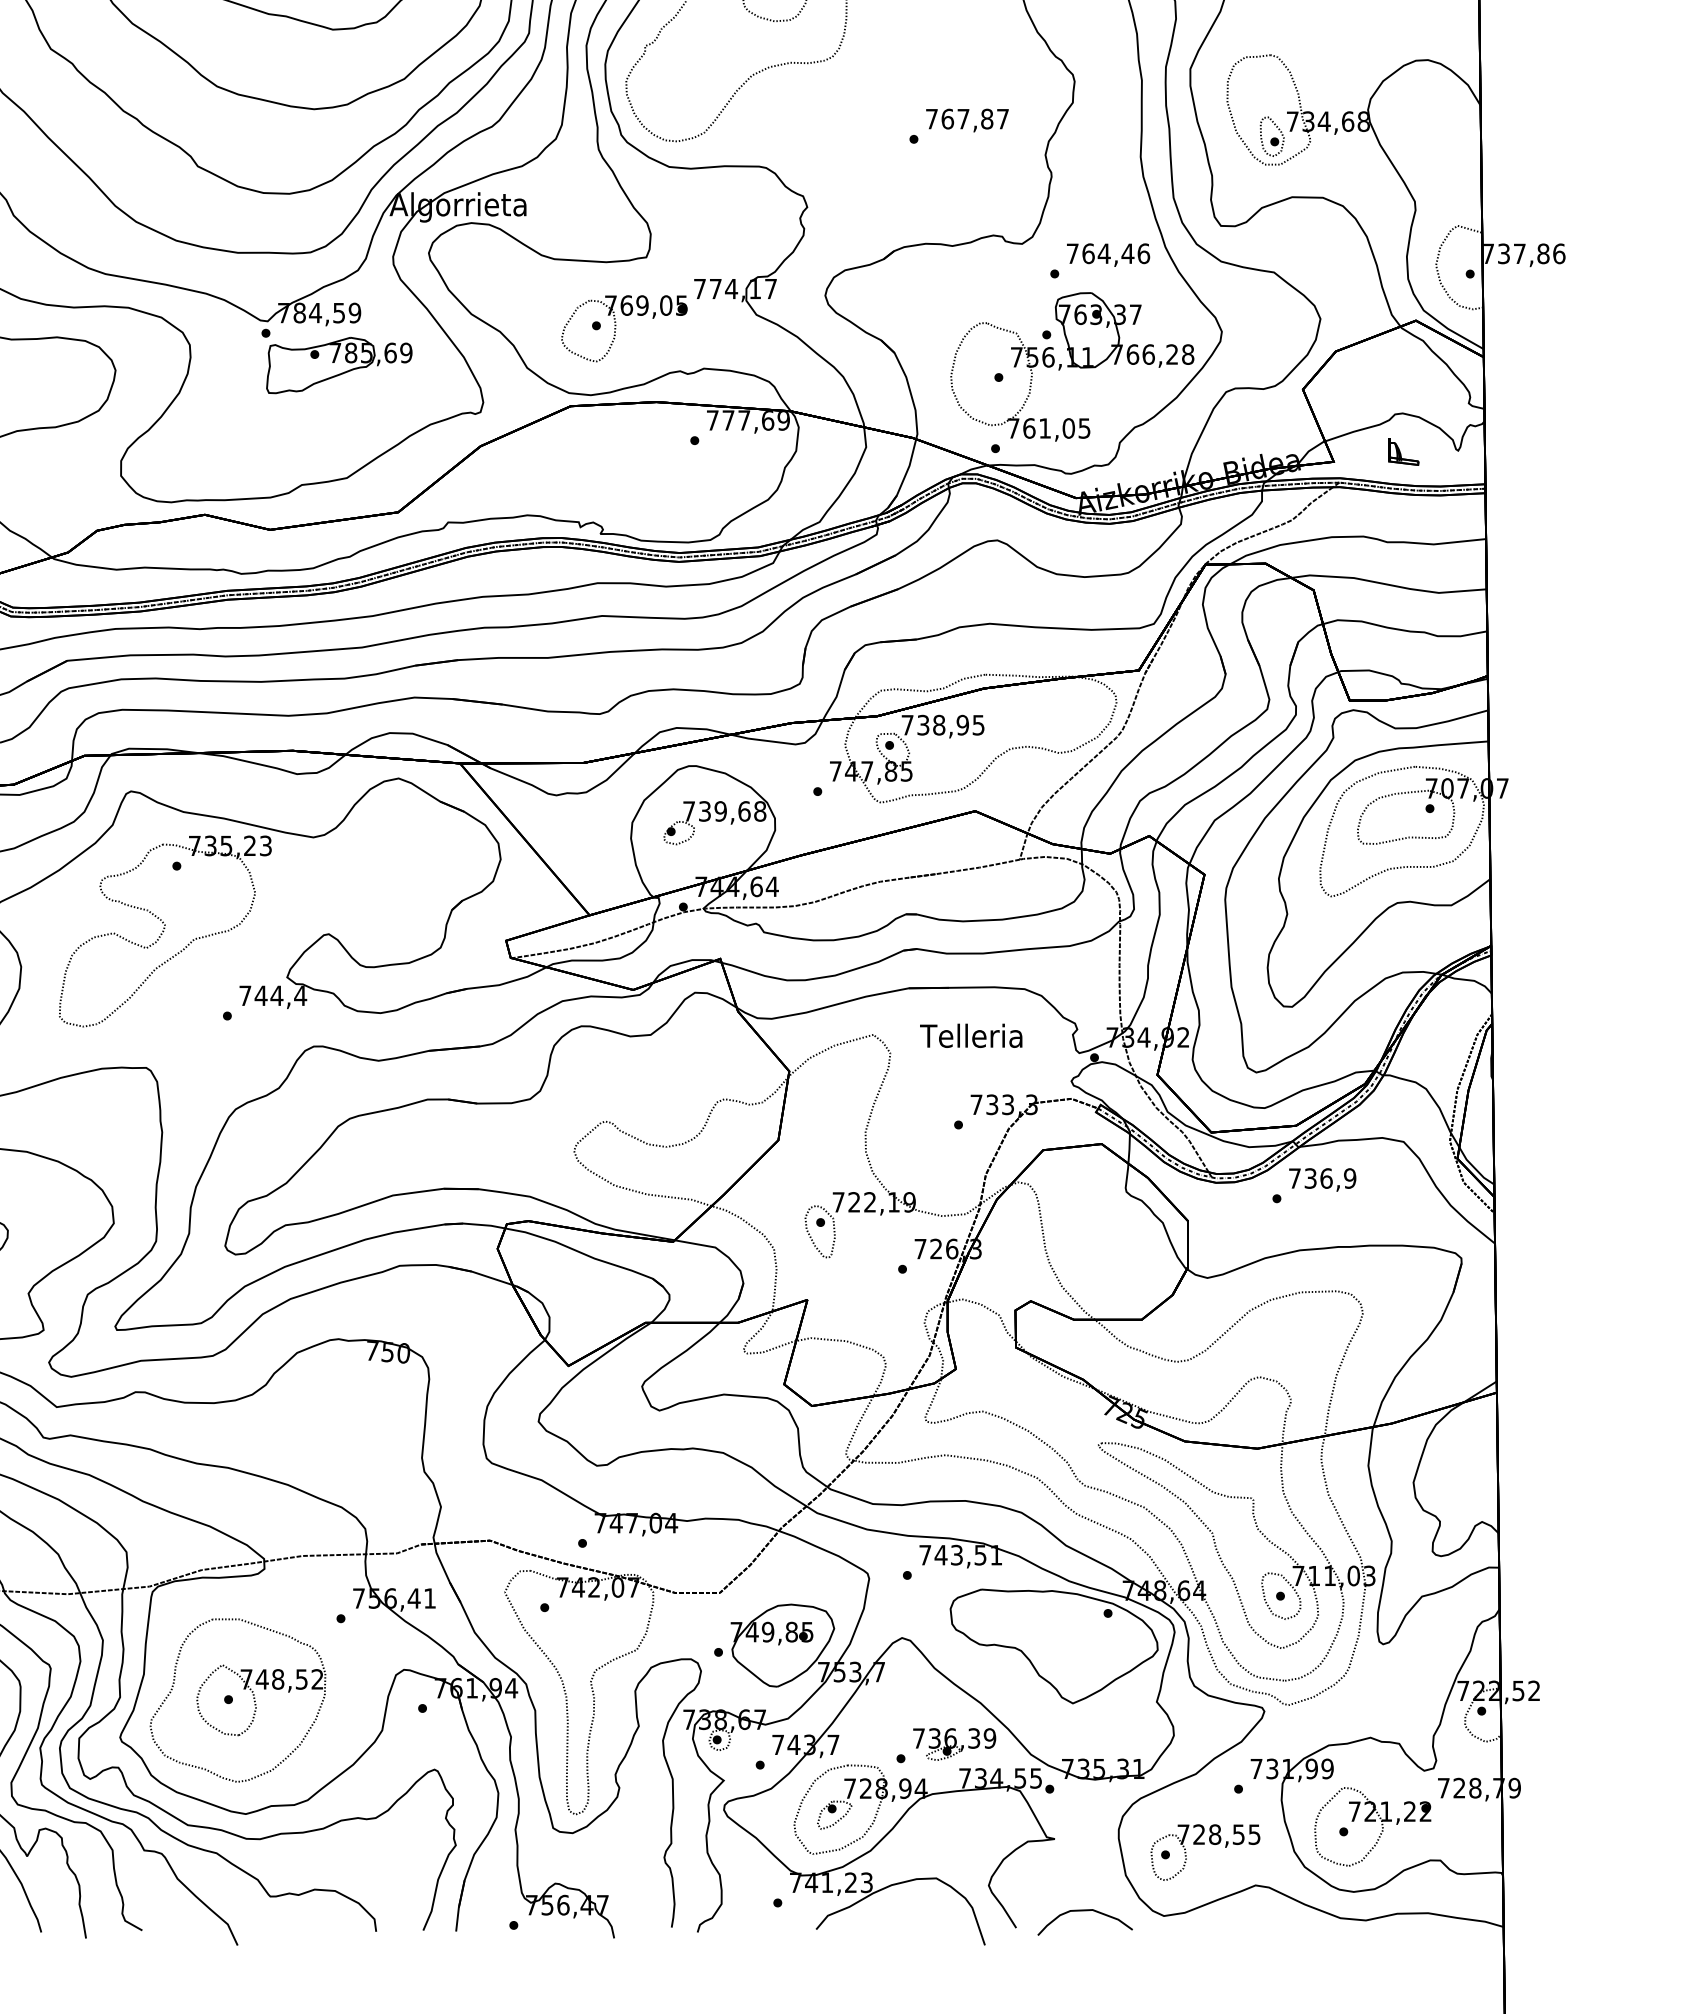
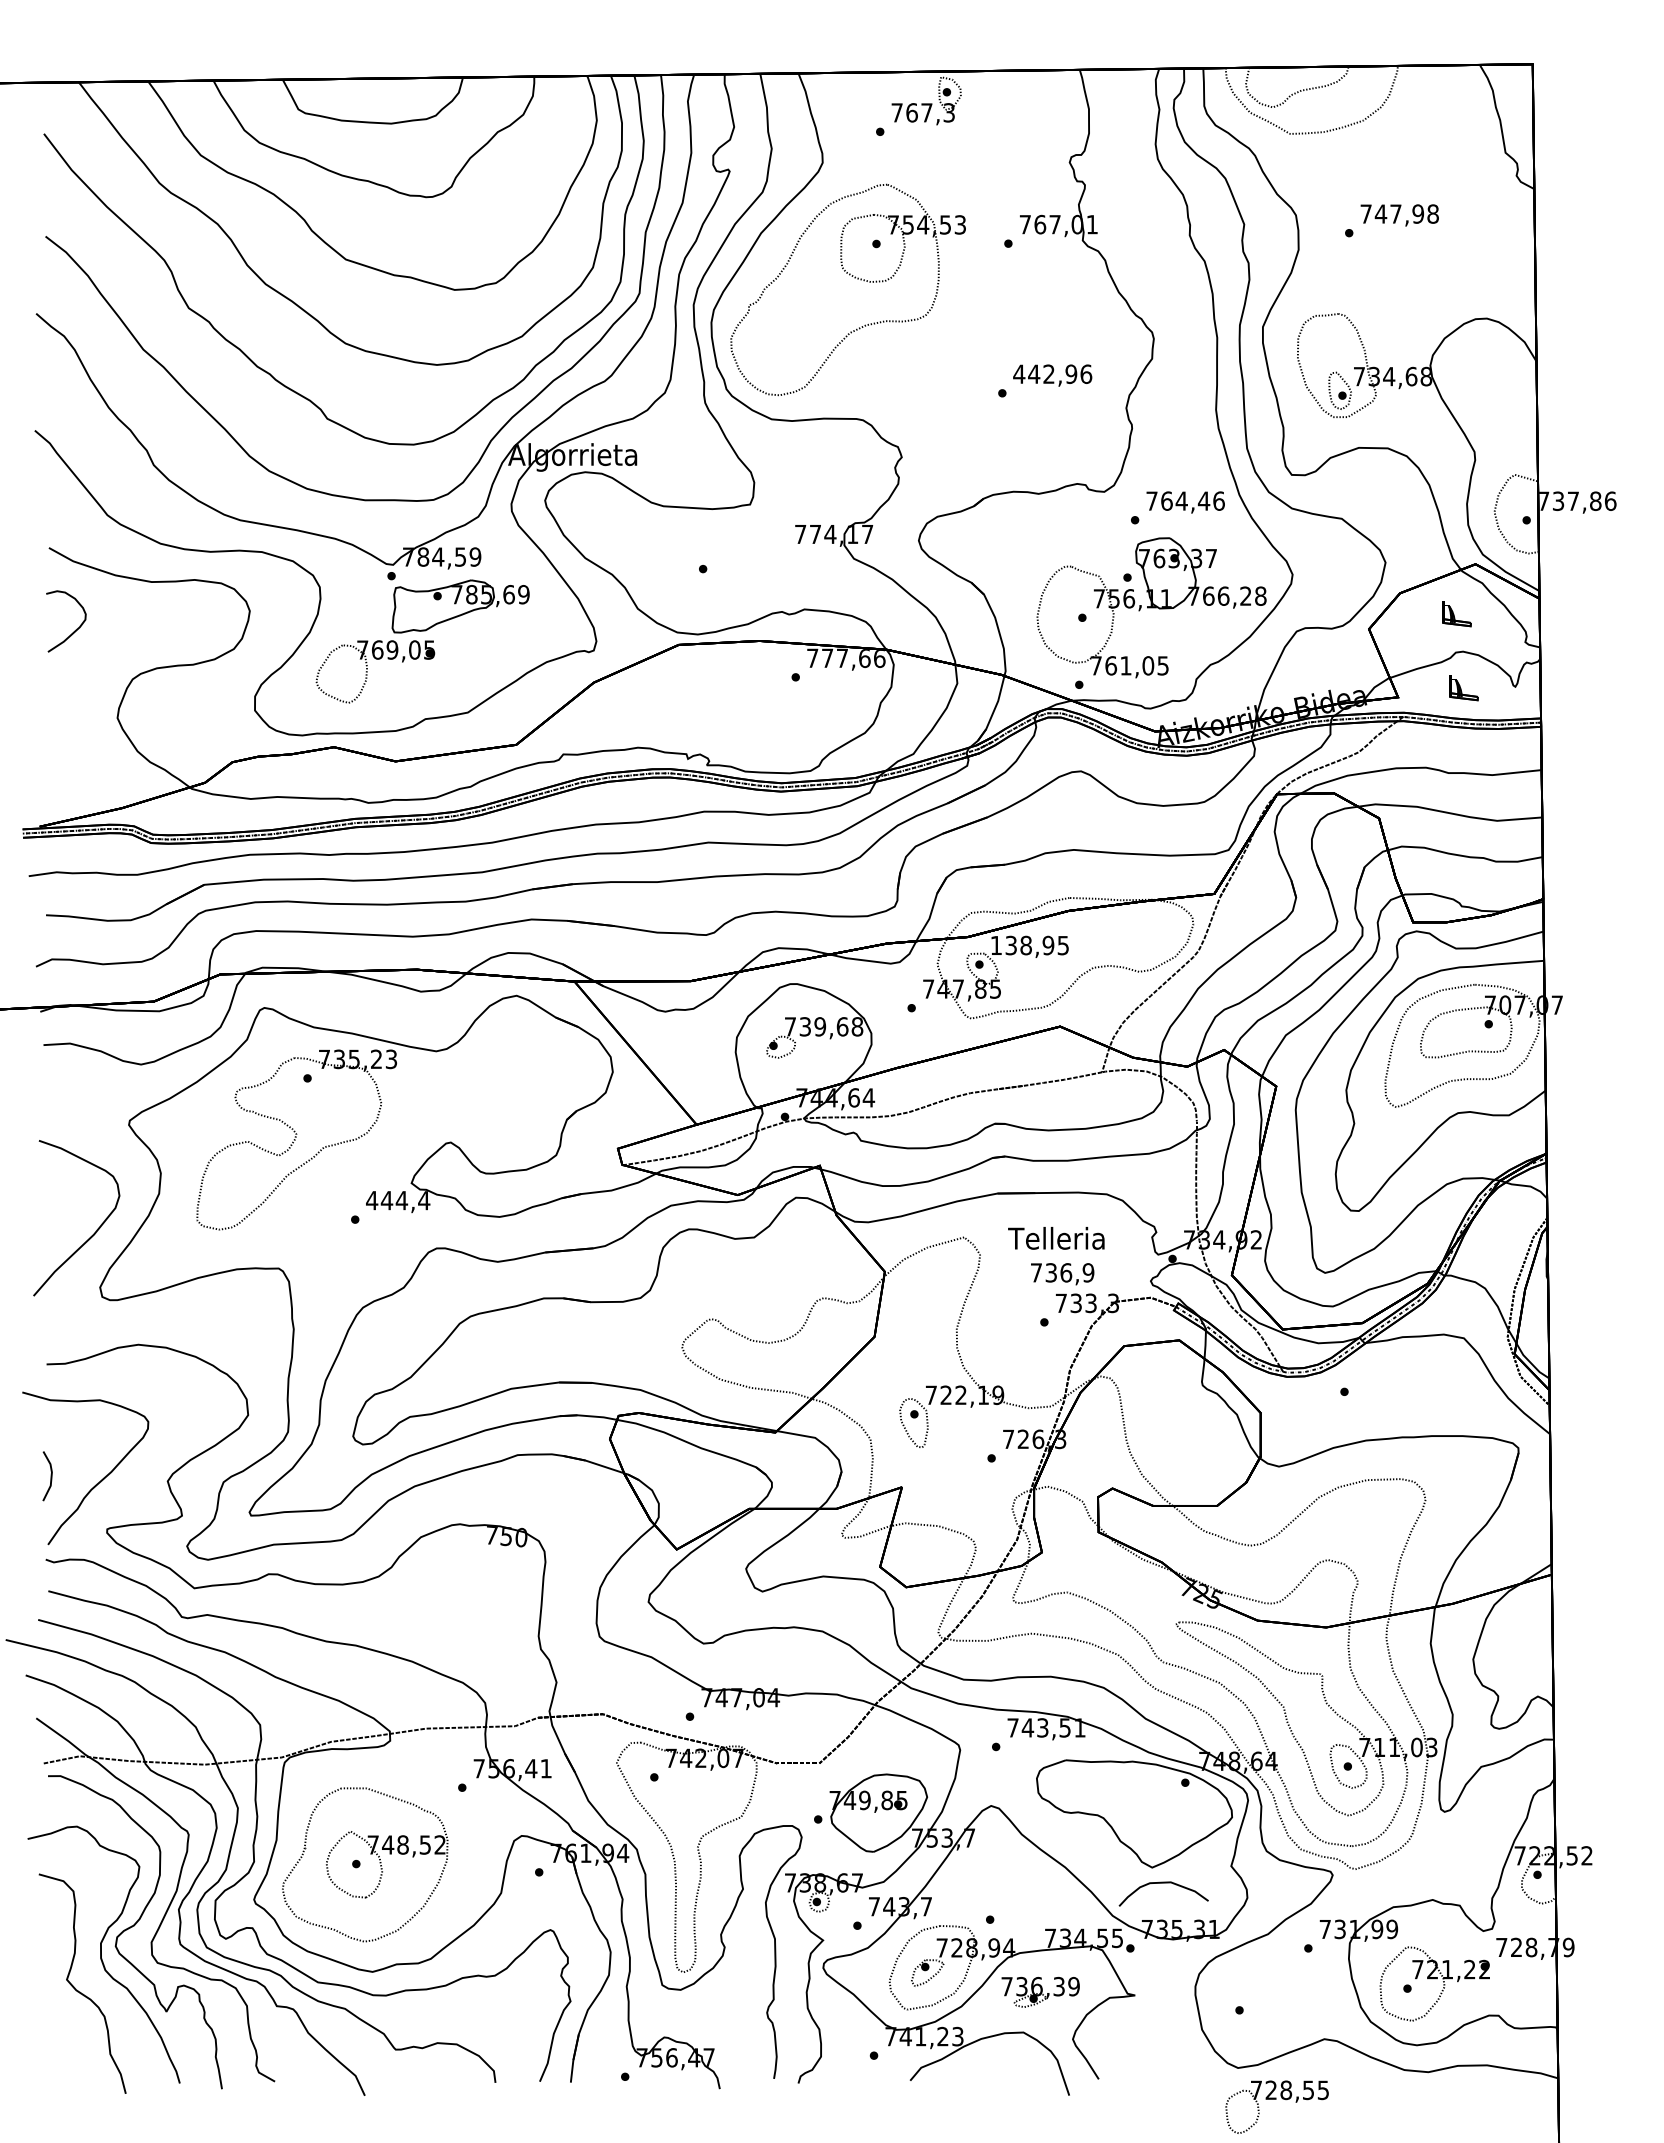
text: (967, 119) -> (1052, 374), 767,87 -> 442,96
part: (615, 328) -> (367, 671), moved
part: (1395, 374) -> (1456, 614), added
text: (783, 421) -> (879, 659), 777,69 -> 777,66
text: (907, 725) -> (996, 945), 738,95 -> 138,95
text: (245, 995) -> (372, 1200), 744,4 -> 444,4
text: (1322, 1180) -> (1062, 1274), moved
part: (954, 1744) -> (1040, 1992), moved
part: (1204, 1844) -> (1276, 2099), moved
curve: (1084, 1911) -> (1163, 1883), moved

